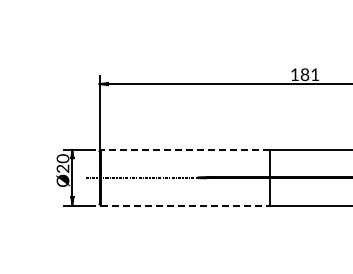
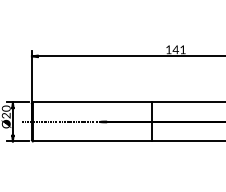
text: (304, 74) -> (175, 49), 181 -> 141
line: (185, 149) -> (92, 102), dashed -> solid
line: (185, 205) -> (92, 141), dashed -> solid

